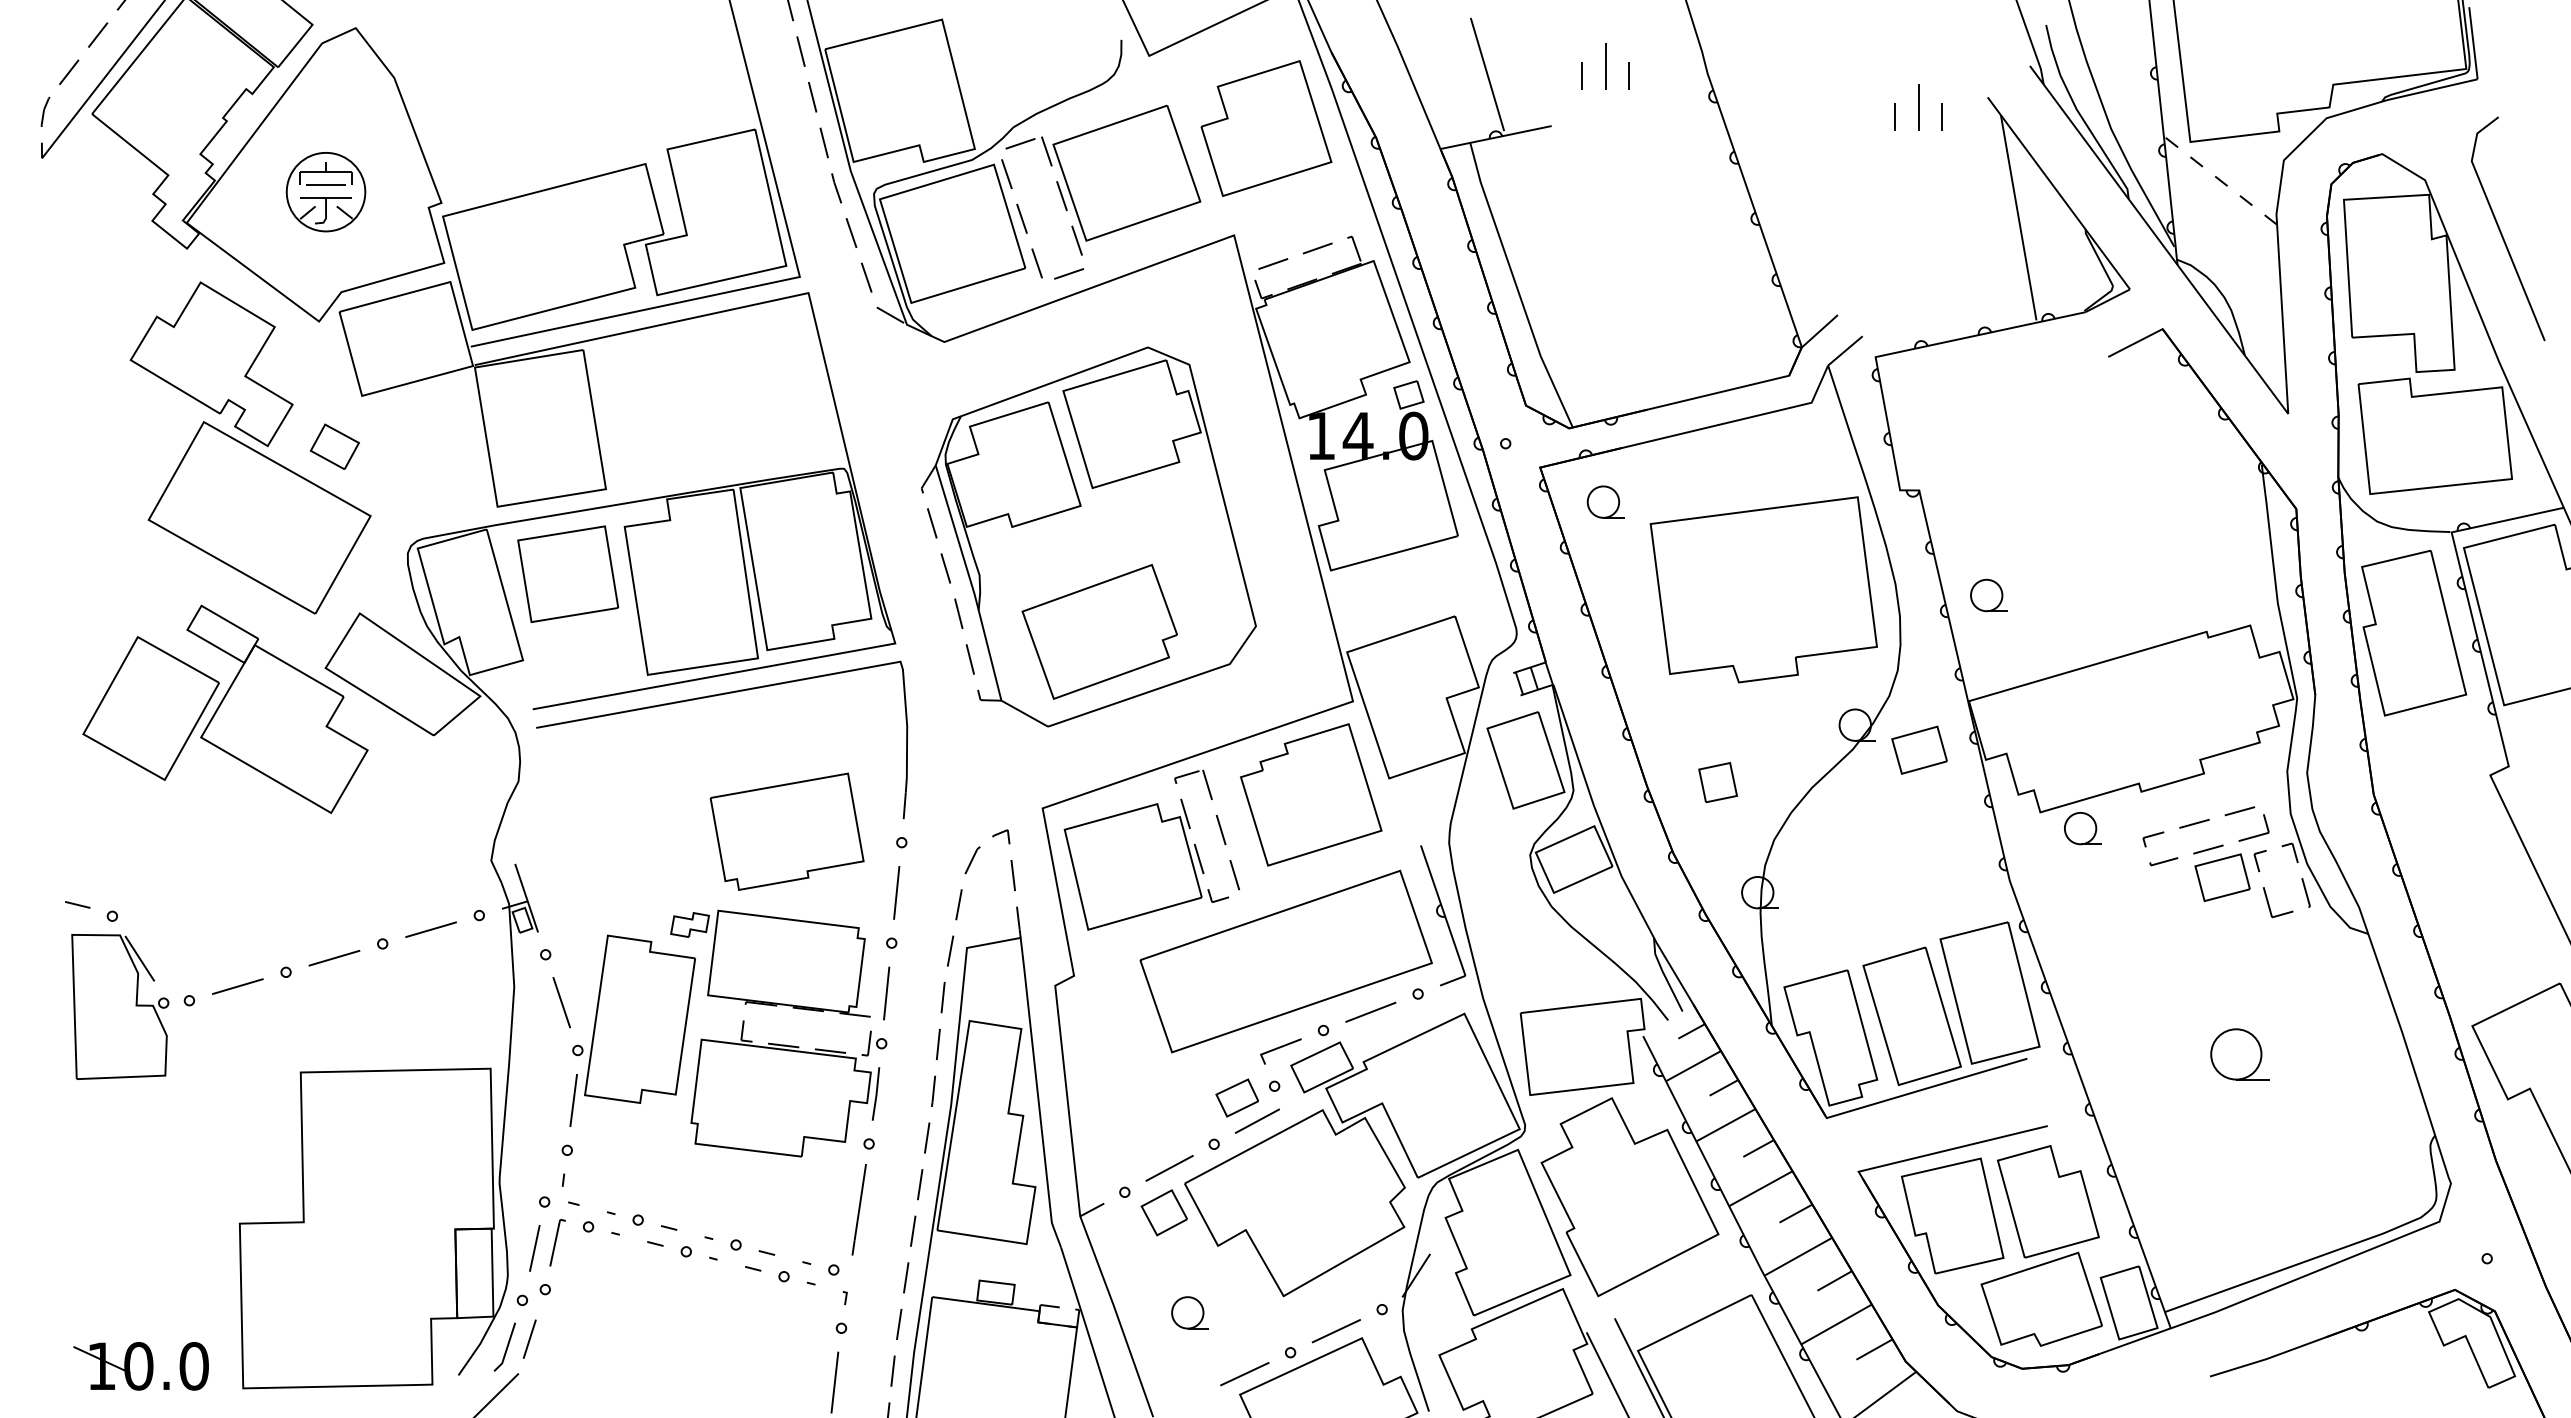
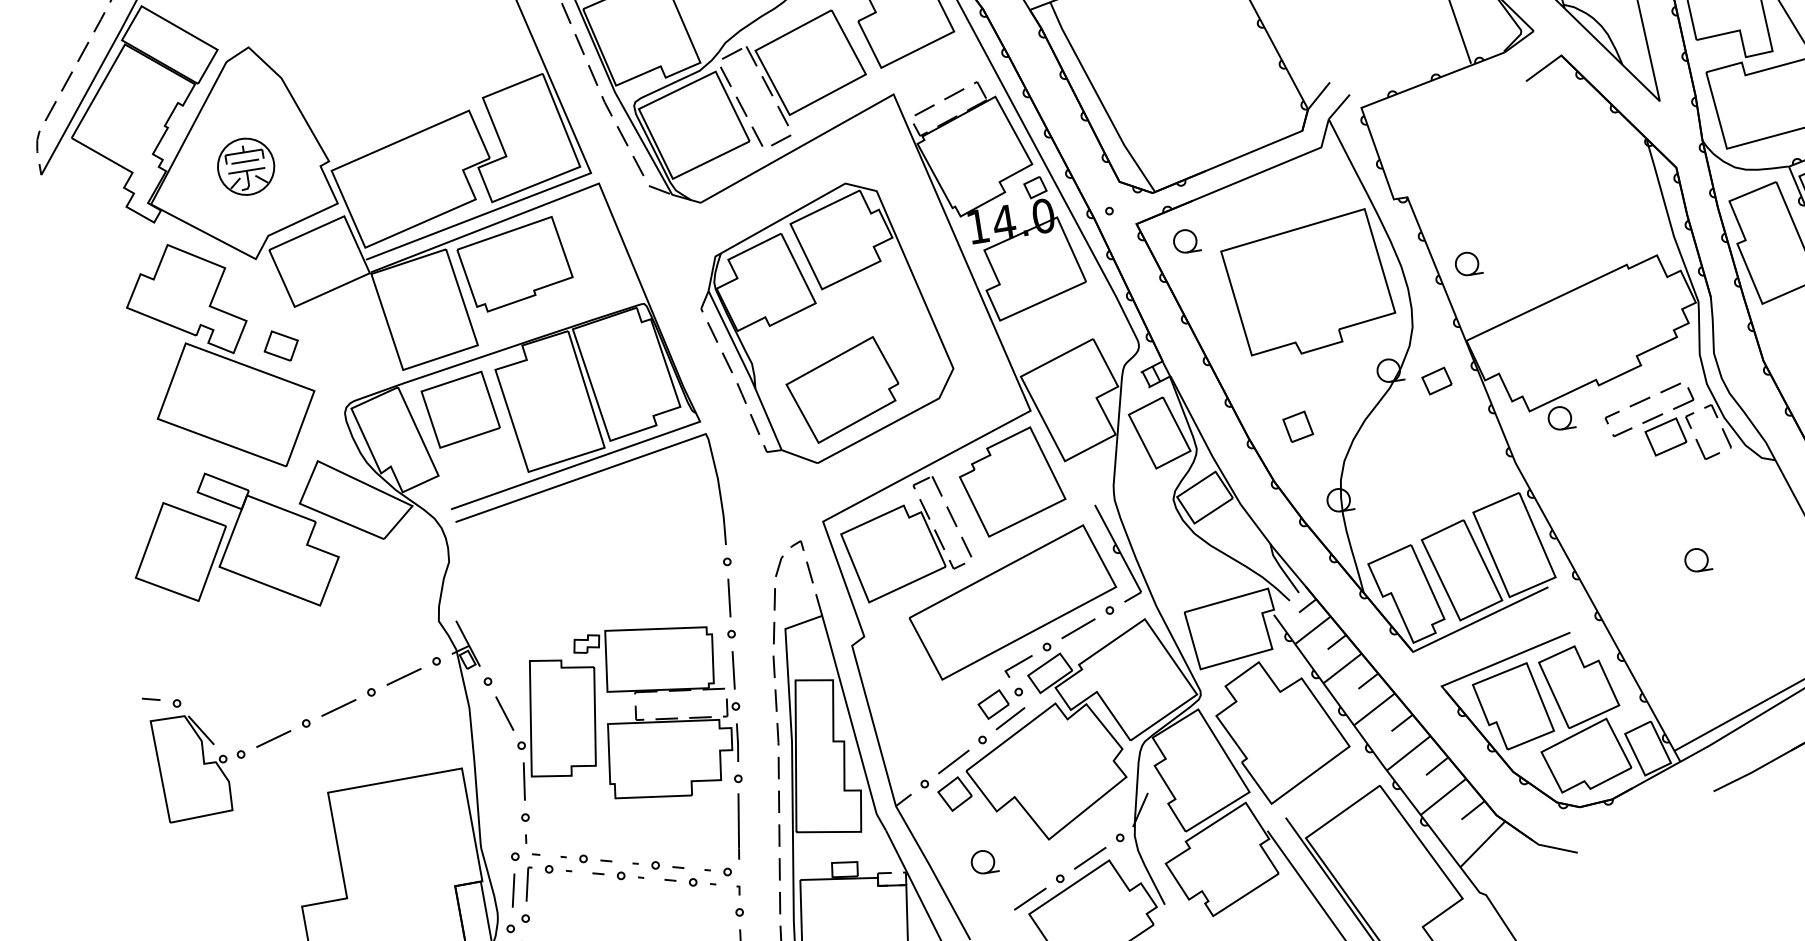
part: (1919, 749) -> (1436, 380), size x0.71
part: (786, 831) -> (514, 264), moved
part: (2239, 1053) -> (1697, 559), size x0.62

